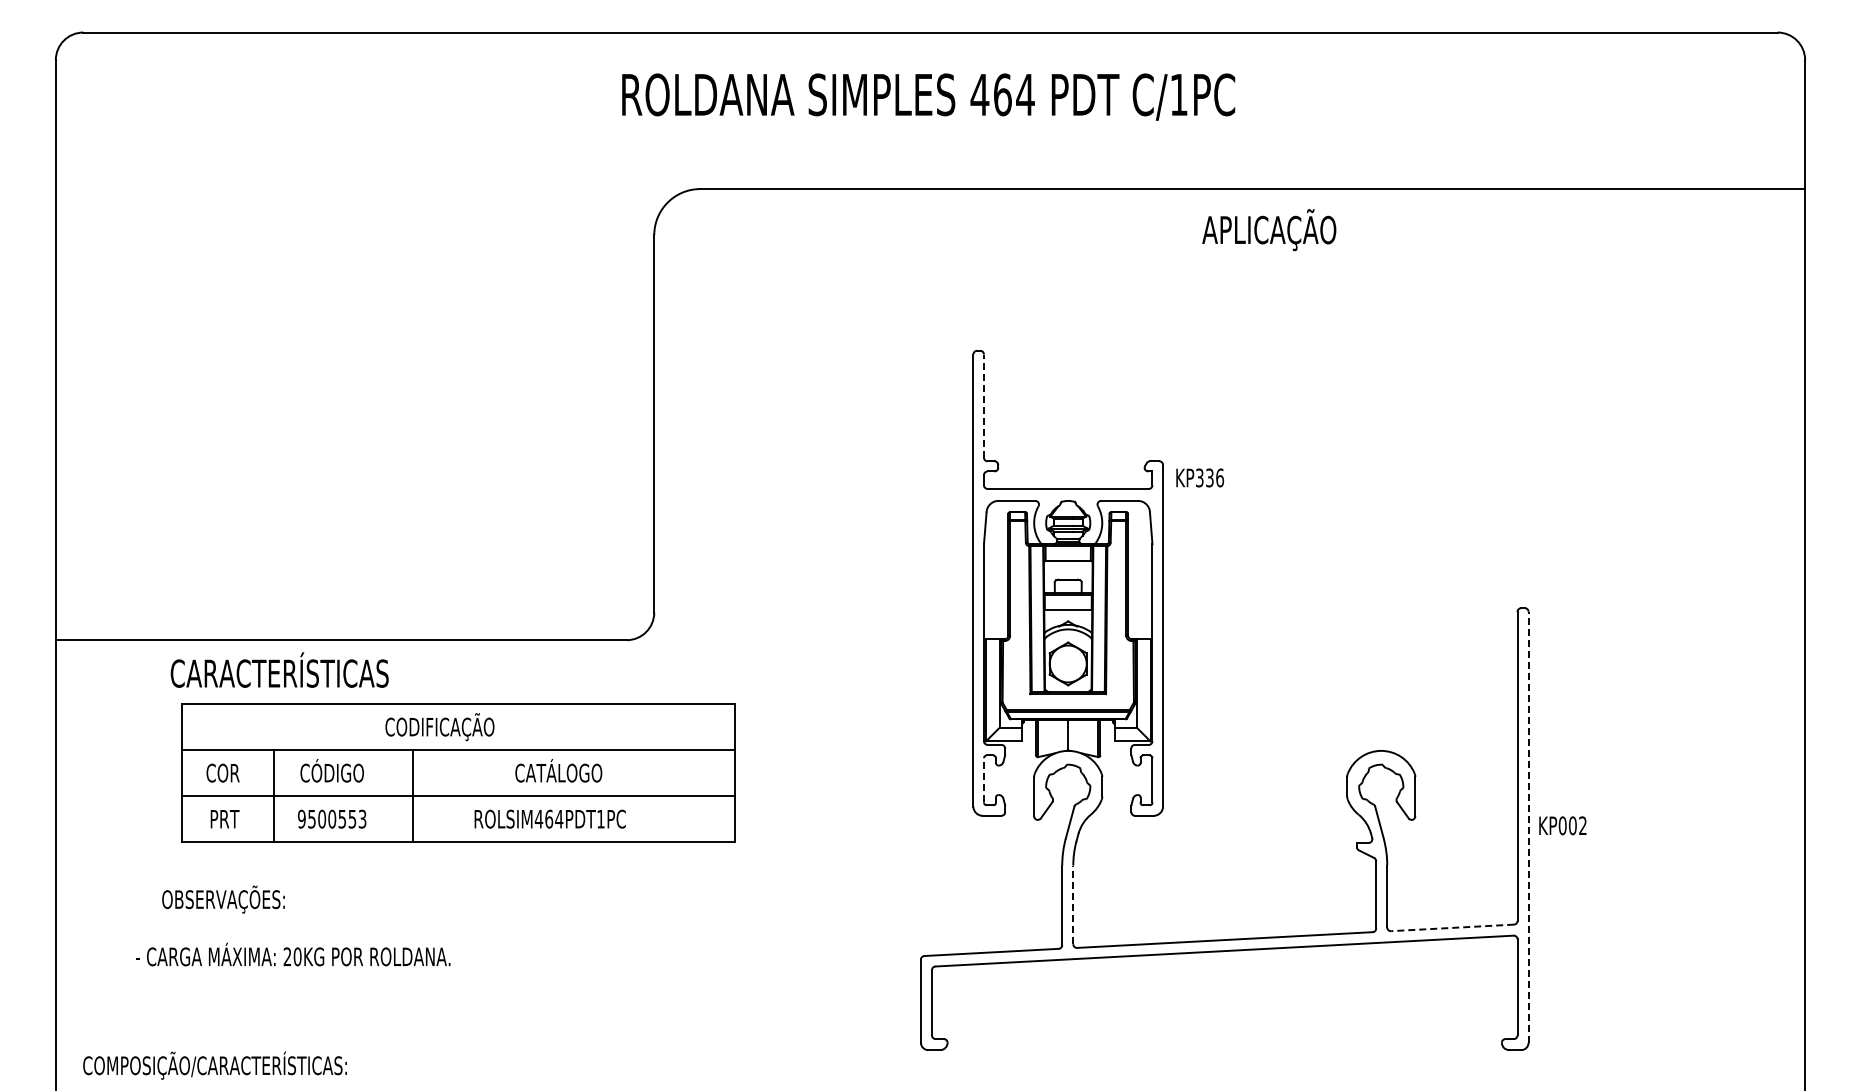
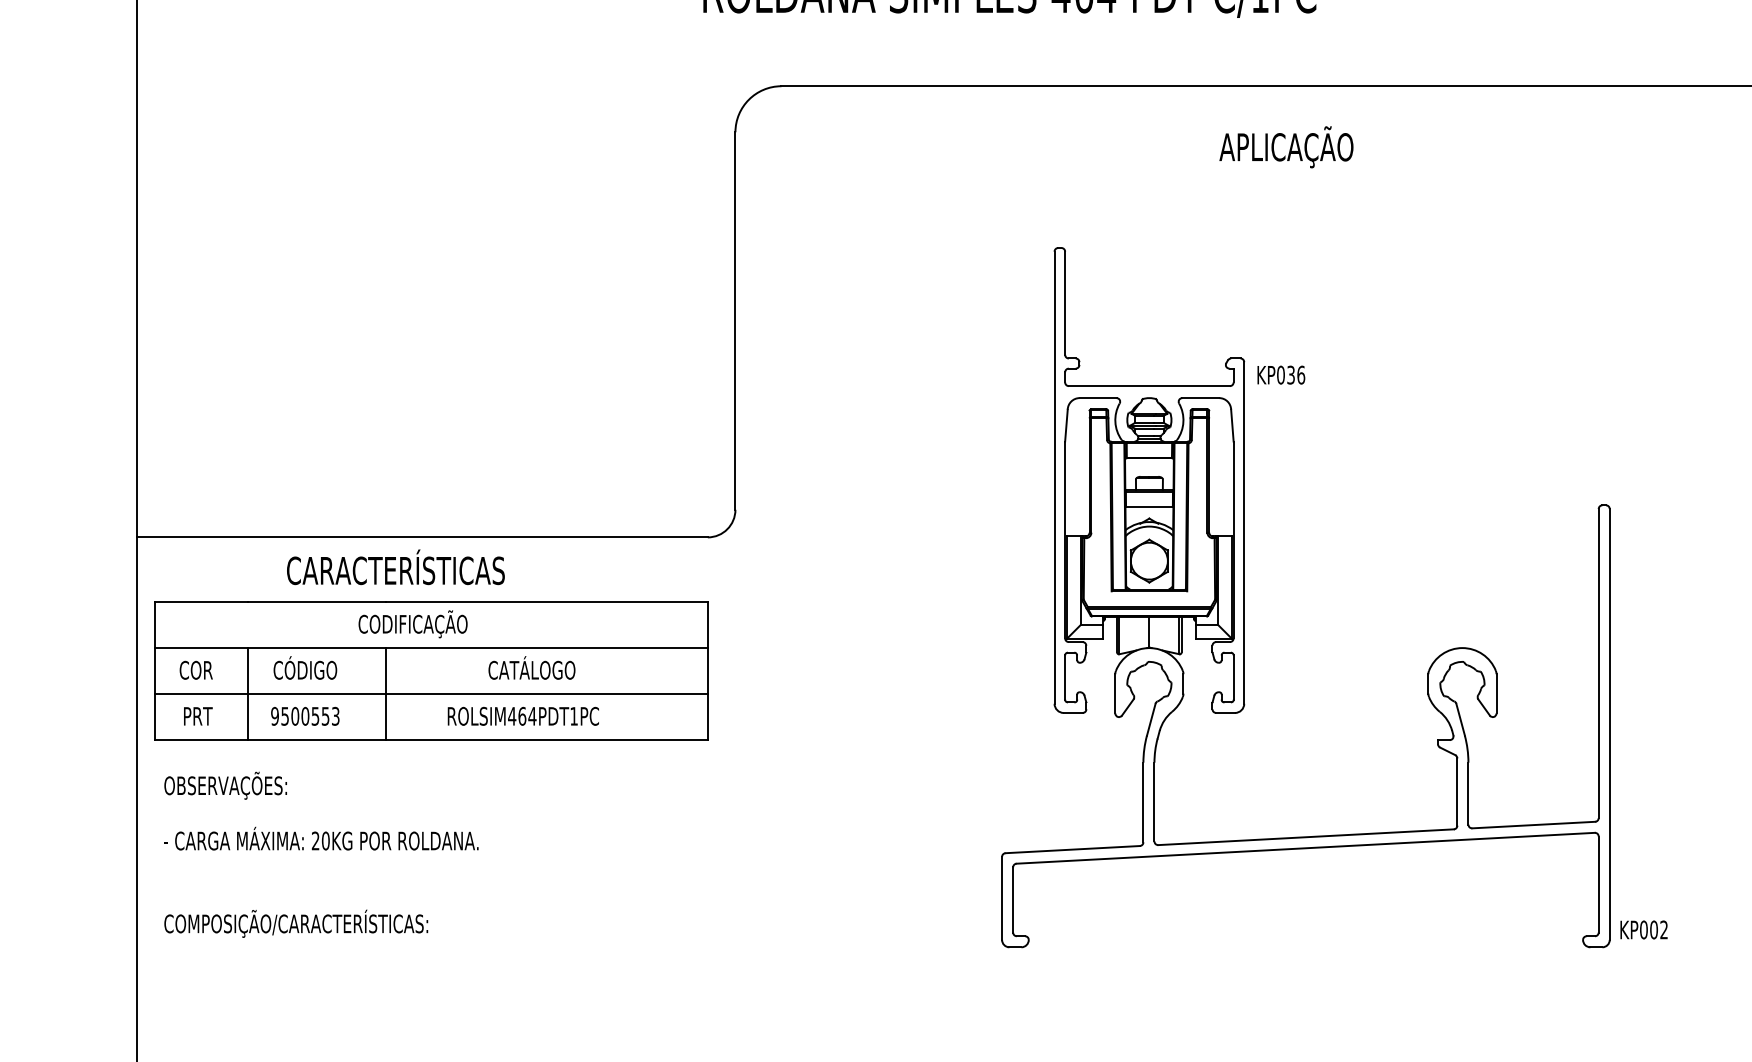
text: (1269, 230) -> (1286, 147), moved
line: (983, 406) -> (1064, 303), dashed -> solid
text: (1199, 477) -> (1280, 374), KP336 -> KP036
text: (279, 669) -> (395, 566), moved
part: (458, 772) -> (431, 669), moved
line: (983, 779) -> (1064, 676), dashed -> solid
text: (1562, 825) -> (1643, 929), moved
line: (1528, 826) -> (1609, 723), dashed -> solid
text: (223, 899) -> (225, 785), moved
line: (1073, 904) -> (1154, 801), dashed -> solid
line: (1452, 927) -> (1533, 824), dashed -> solid
text: (293, 954) -> (321, 838), moved
text: (214, 1065) -> (295, 923), moved

